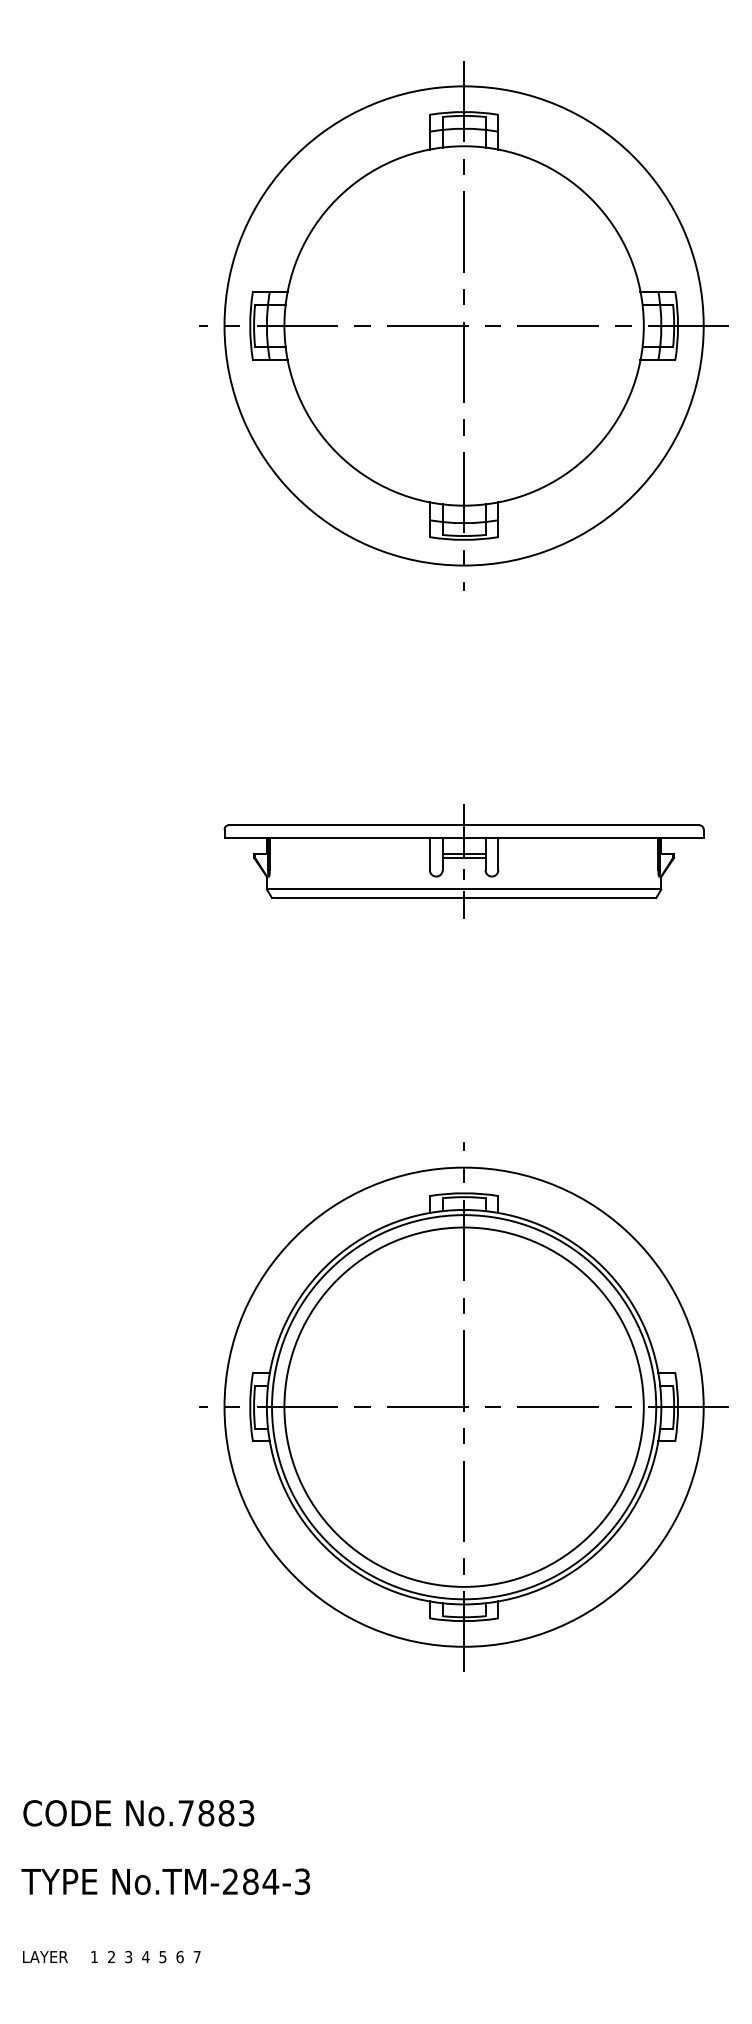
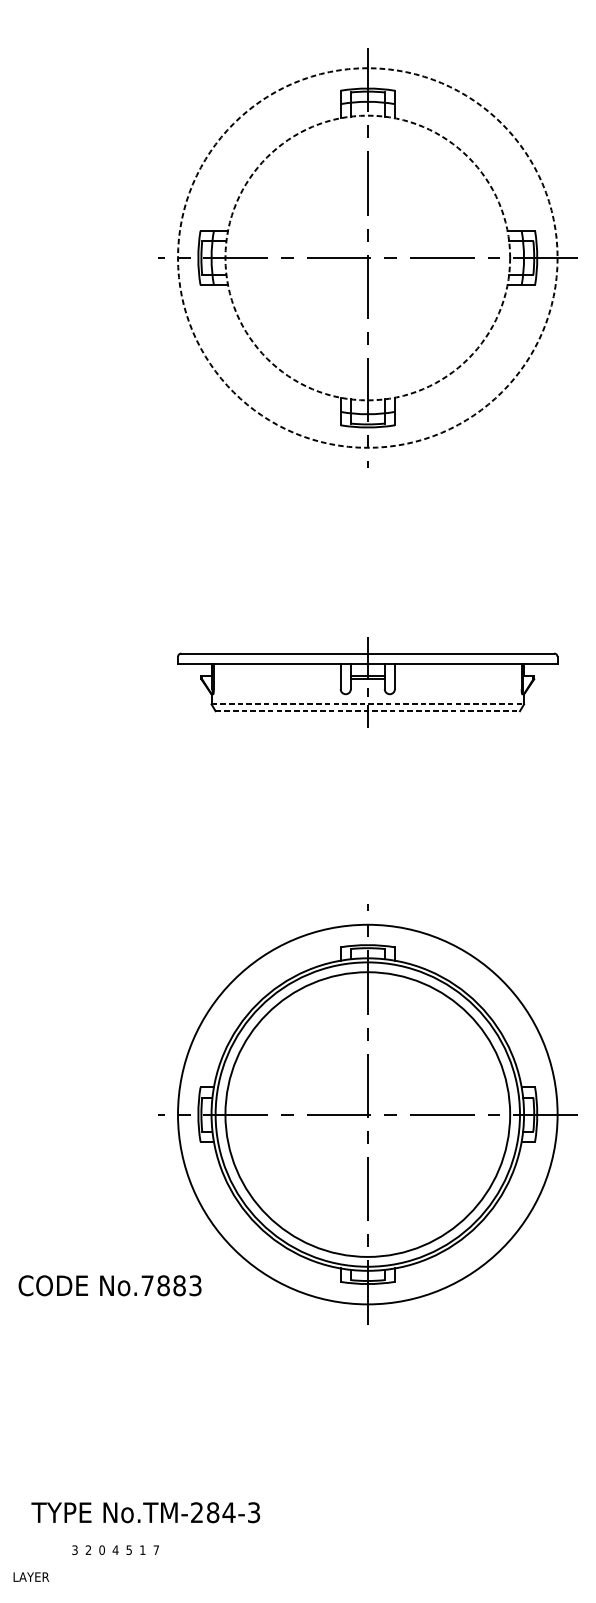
circle: (463, 325) -> (367, 257), solid -> dashed
circle: (463, 325) -> (367, 257), solid -> dashed
line: (464, 889) -> (368, 704), solid -> dashed
line: (464, 898) -> (368, 711), solid -> dashed
text: (138, 1813) -> (109, 1285), moved
text: (165, 1881) -> (145, 1512), moved
text: (45, 1956) -> (31, 1576), moved
text: (94, 1956) -> (74, 1549), 1 -> 3
text: (128, 1957) -> (101, 1550), 3 -> 0
text: (179, 1957) -> (142, 1550), 6 -> 1

